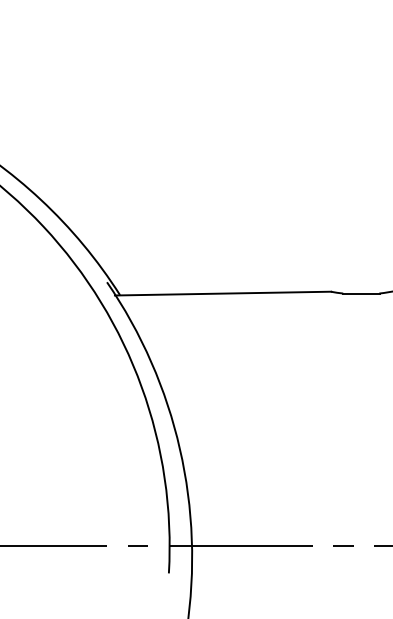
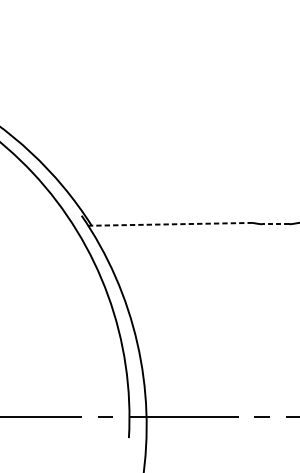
line: (222, 293) -> (169, 224), solid -> dashed
line: (360, 293) -> (275, 224), solid -> dashed

